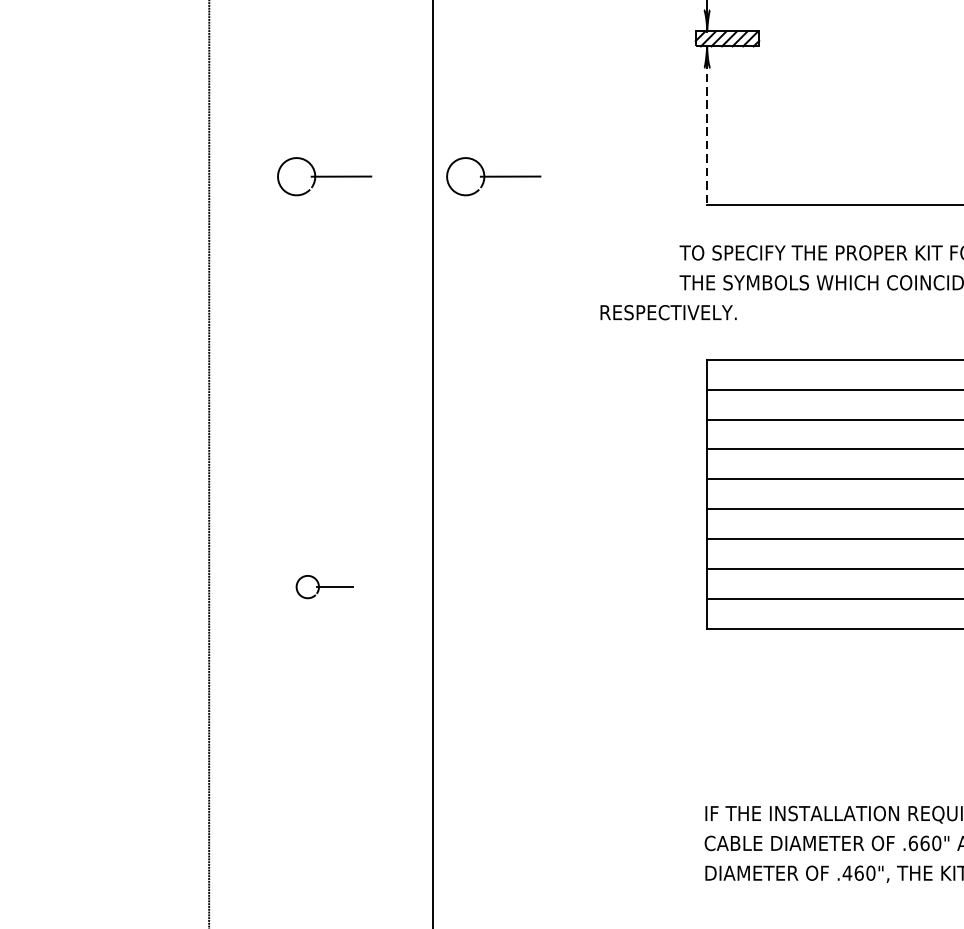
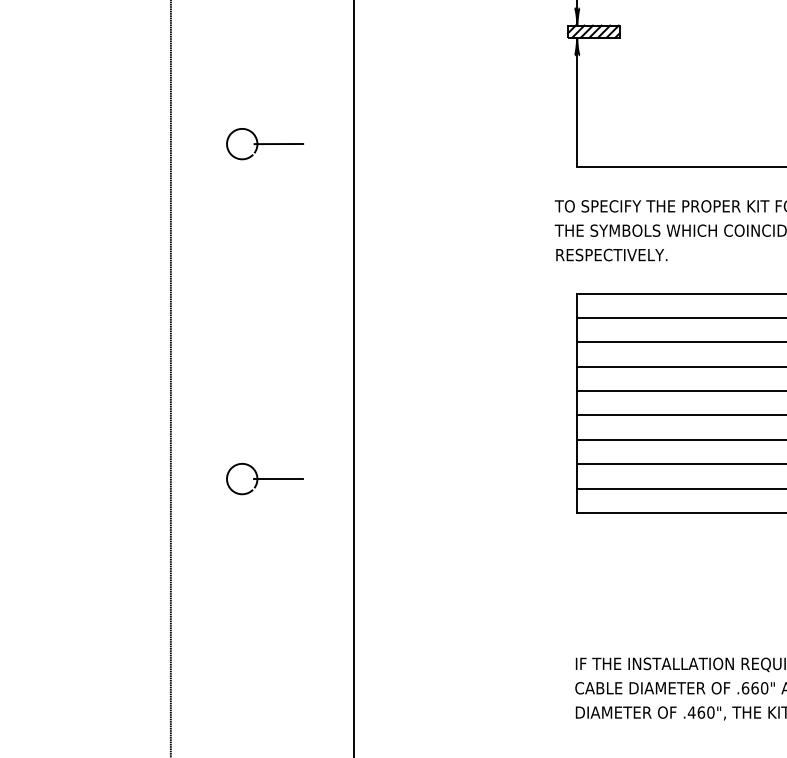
line: (707, 124) -> (577, 101), dashed -> solid
part: (493, 177) -> (402, 144), removed
text: (668, 311) -> (611, 254), moved
part: (323, 586) -> (264, 478), size x1.67

